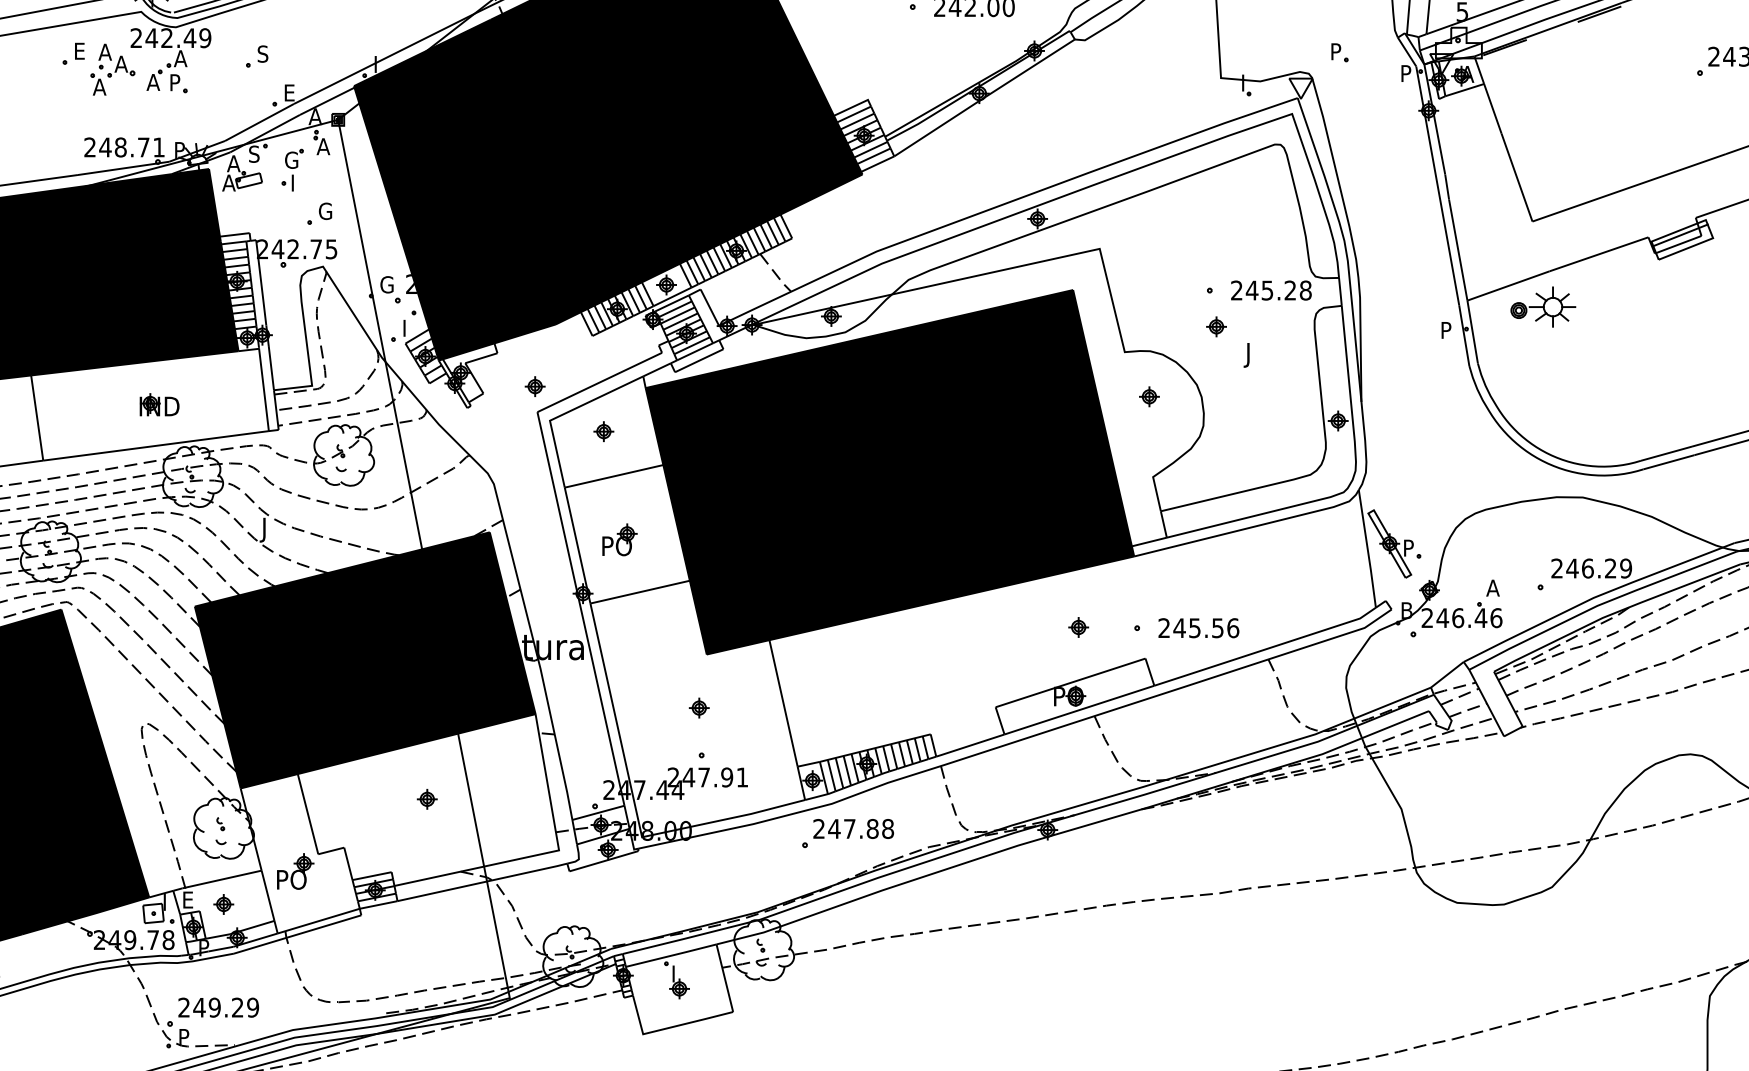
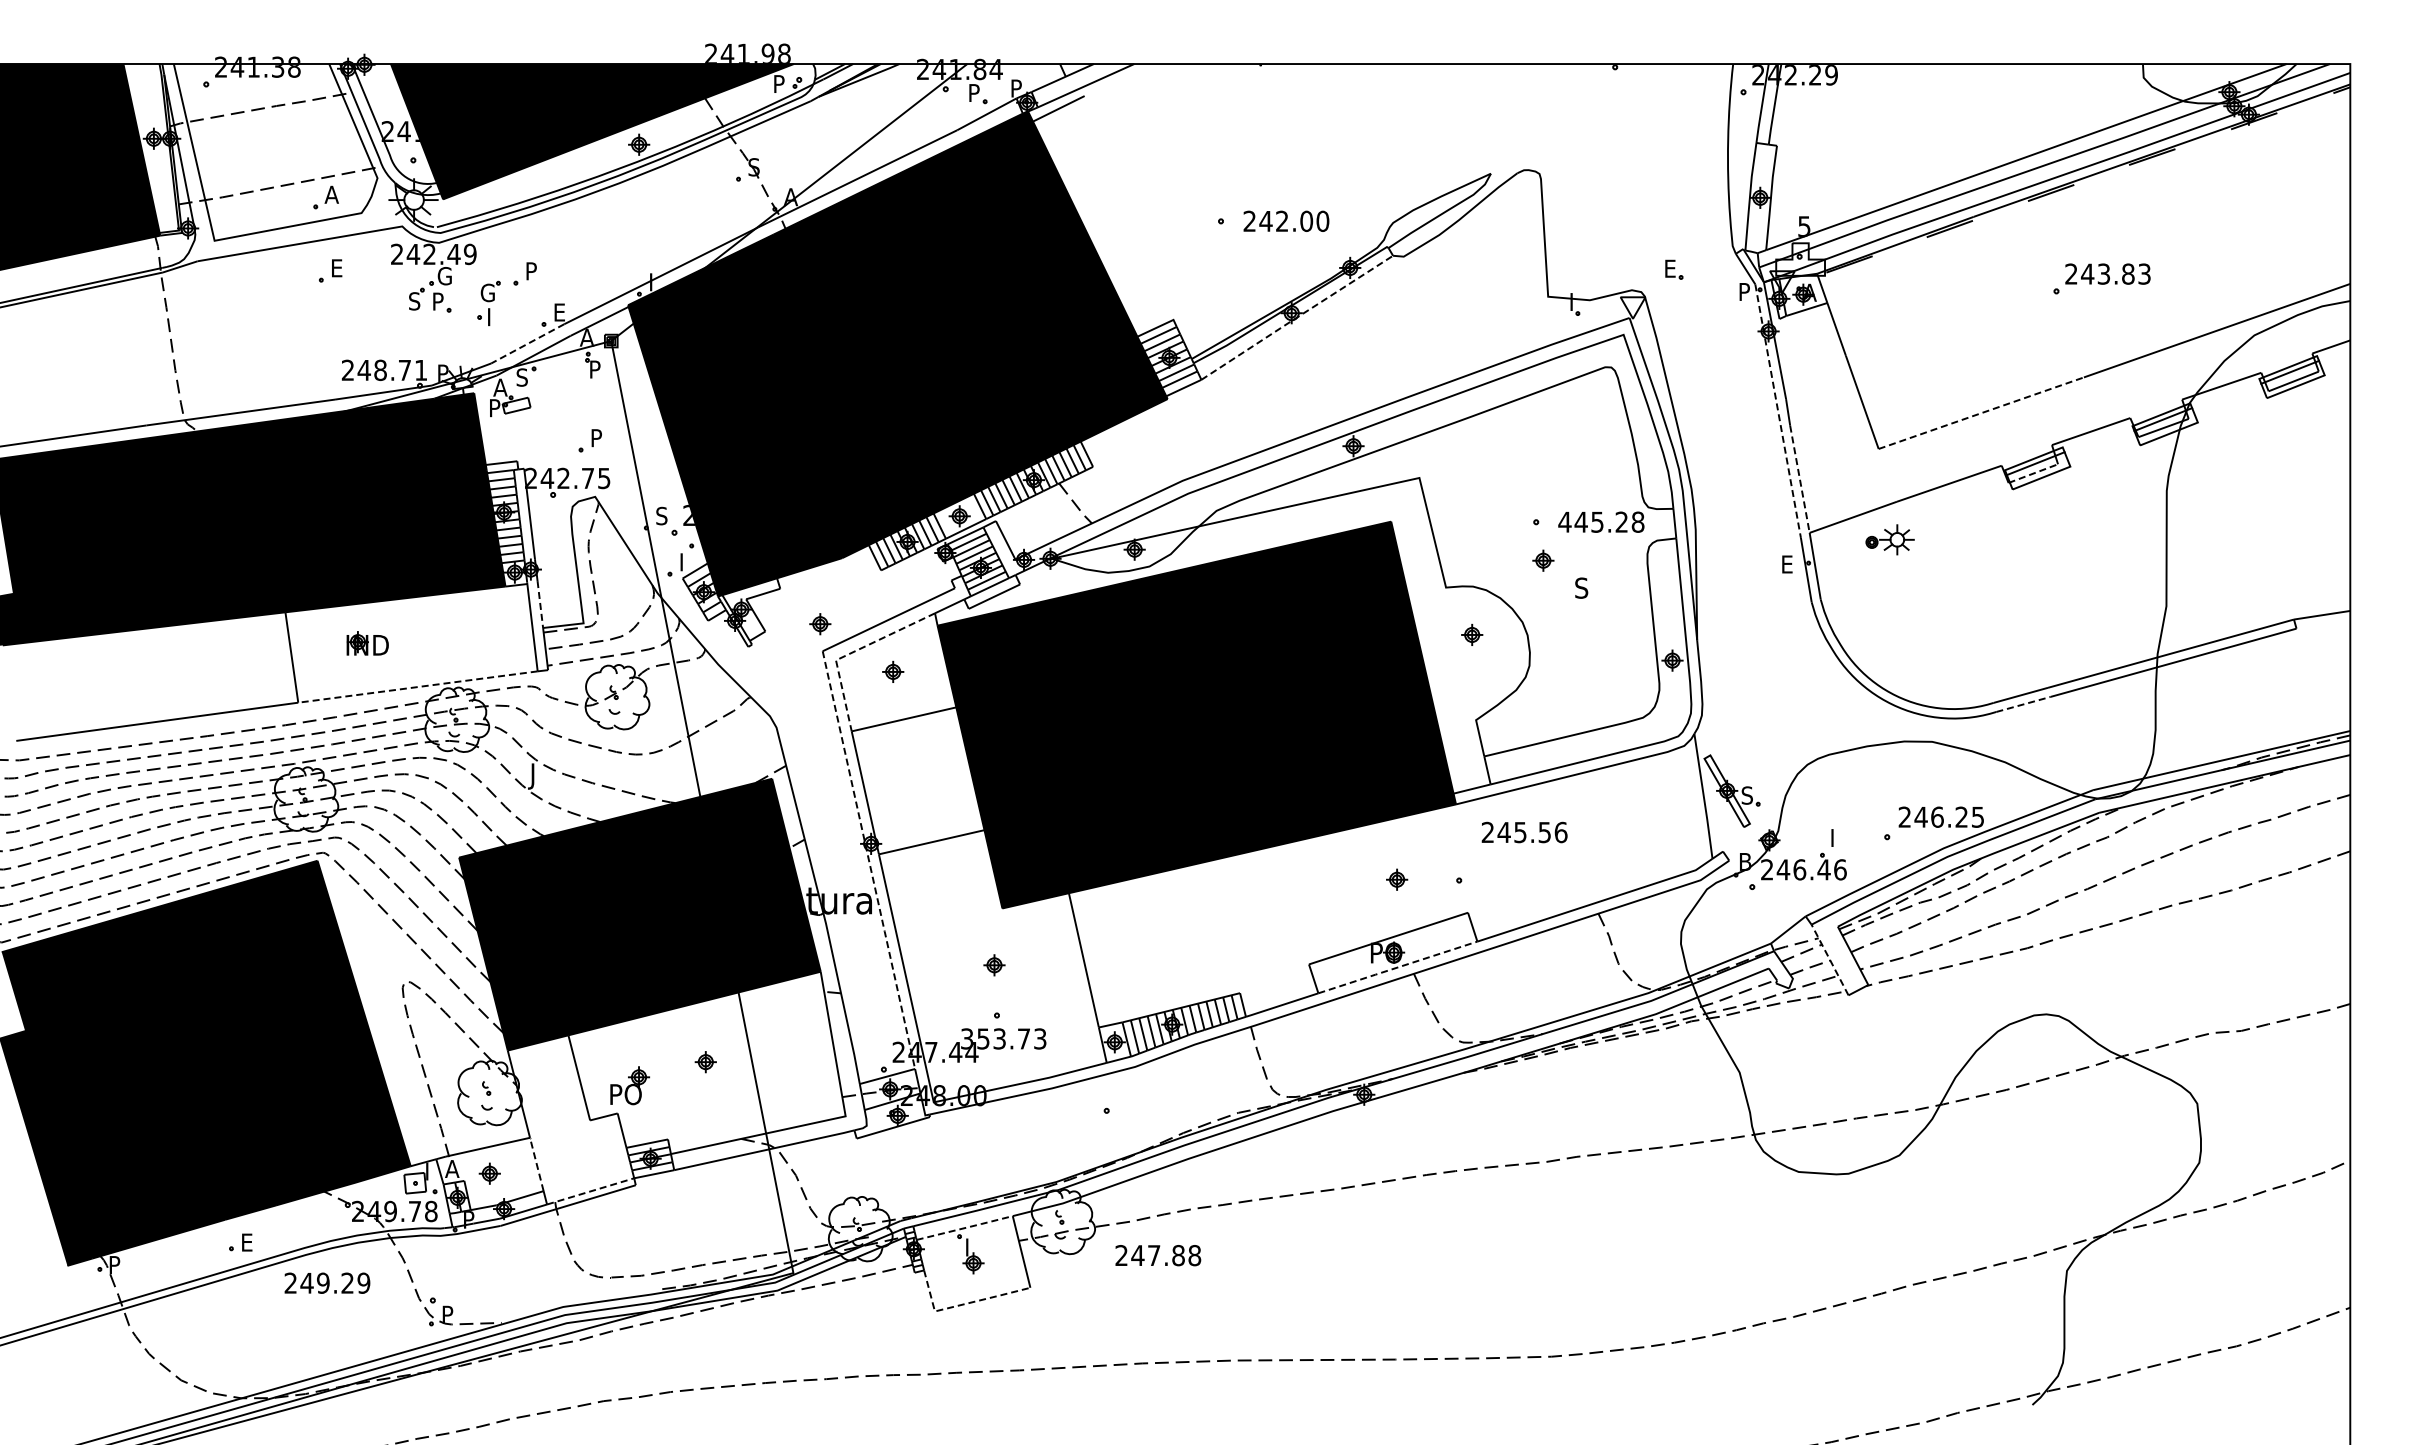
text: (1337, 51) -> (1671, 268), P -> E
text: (263, 54) -> (531, 271), S -> P
text: (181, 59) -> (444, 276), A -> G
part: (112, 69) -> (371, 287), removed
text: (153, 82) -> (415, 301), A -> S
line: (983, 97) -> (1296, 317), solid -> dashed
line: (259, 122) -> (527, 343), solid -> dashed
text: (323, 146) -> (595, 369), A -> P
part: (292, 170) -> (488, 303), moved
text: (229, 183) -> (495, 408), A -> P
line: (1438, 186) -> (1778, 411), solid -> dashed
line: (1629, 188) -> (1981, 413), solid -> dashed
text: (325, 210) -> (597, 437), G -> P
line: (1678, 244) -> (2033, 473), solid -> dashed
line: (1458, 250) -> (1800, 479), solid -> dashed
text: (387, 284) -> (663, 515), G -> S
text: (1236, 289) -> (1564, 521), 245.28 -> 445.28
part: (1542, 306) -> (1889, 539), size x0.7
text: (1447, 330) -> (1788, 564), P -> E
text: (1251, 354) -> (1580, 590), J -> S
line: (271, 368) -> (540, 604), solid -> dashed
part: (159, 404) -> (367, 643), moved
line: (565, 413) -> (852, 652), solid -> dashed
line: (155, 446) -> (417, 687), solid -> dashed
line: (1668, 462) -> (2023, 704), solid -> dashed
part: (620, 539) -> (910, 786), removed
text: (1407, 548) -> (1746, 795), P -> S
text: (1625, 567) -> (1977, 816), 246.29 -> 246.25
text: (1492, 587) -> (1836, 837), A -> I
line: (581, 609) -> (869, 860), solid -> dashed
text: (1198, 628) -> (1524, 832), moved
line: (1487, 703) -> (1830, 960), solid -> dashed
line: (1079, 710) -> (1397, 967), solid -> dashed
text: (707, 777) -> (1003, 1038), 247.91 -> 353.73
text: (853, 828) -> (1158, 1255), moved
part: (295, 871) -> (629, 1085), moved
line: (267, 895) -> (536, 1164), solid -> dashed
text: (188, 899) -> (452, 1168), E -> A
line: (318, 921) -> (590, 1191), solid -> dashed
line: (671, 955) -> (965, 1227), solid -> dashed
text: (218, 1006) -> (327, 1282), moved
line: (669, 1027) -> (962, 1304), solid -> dashed

